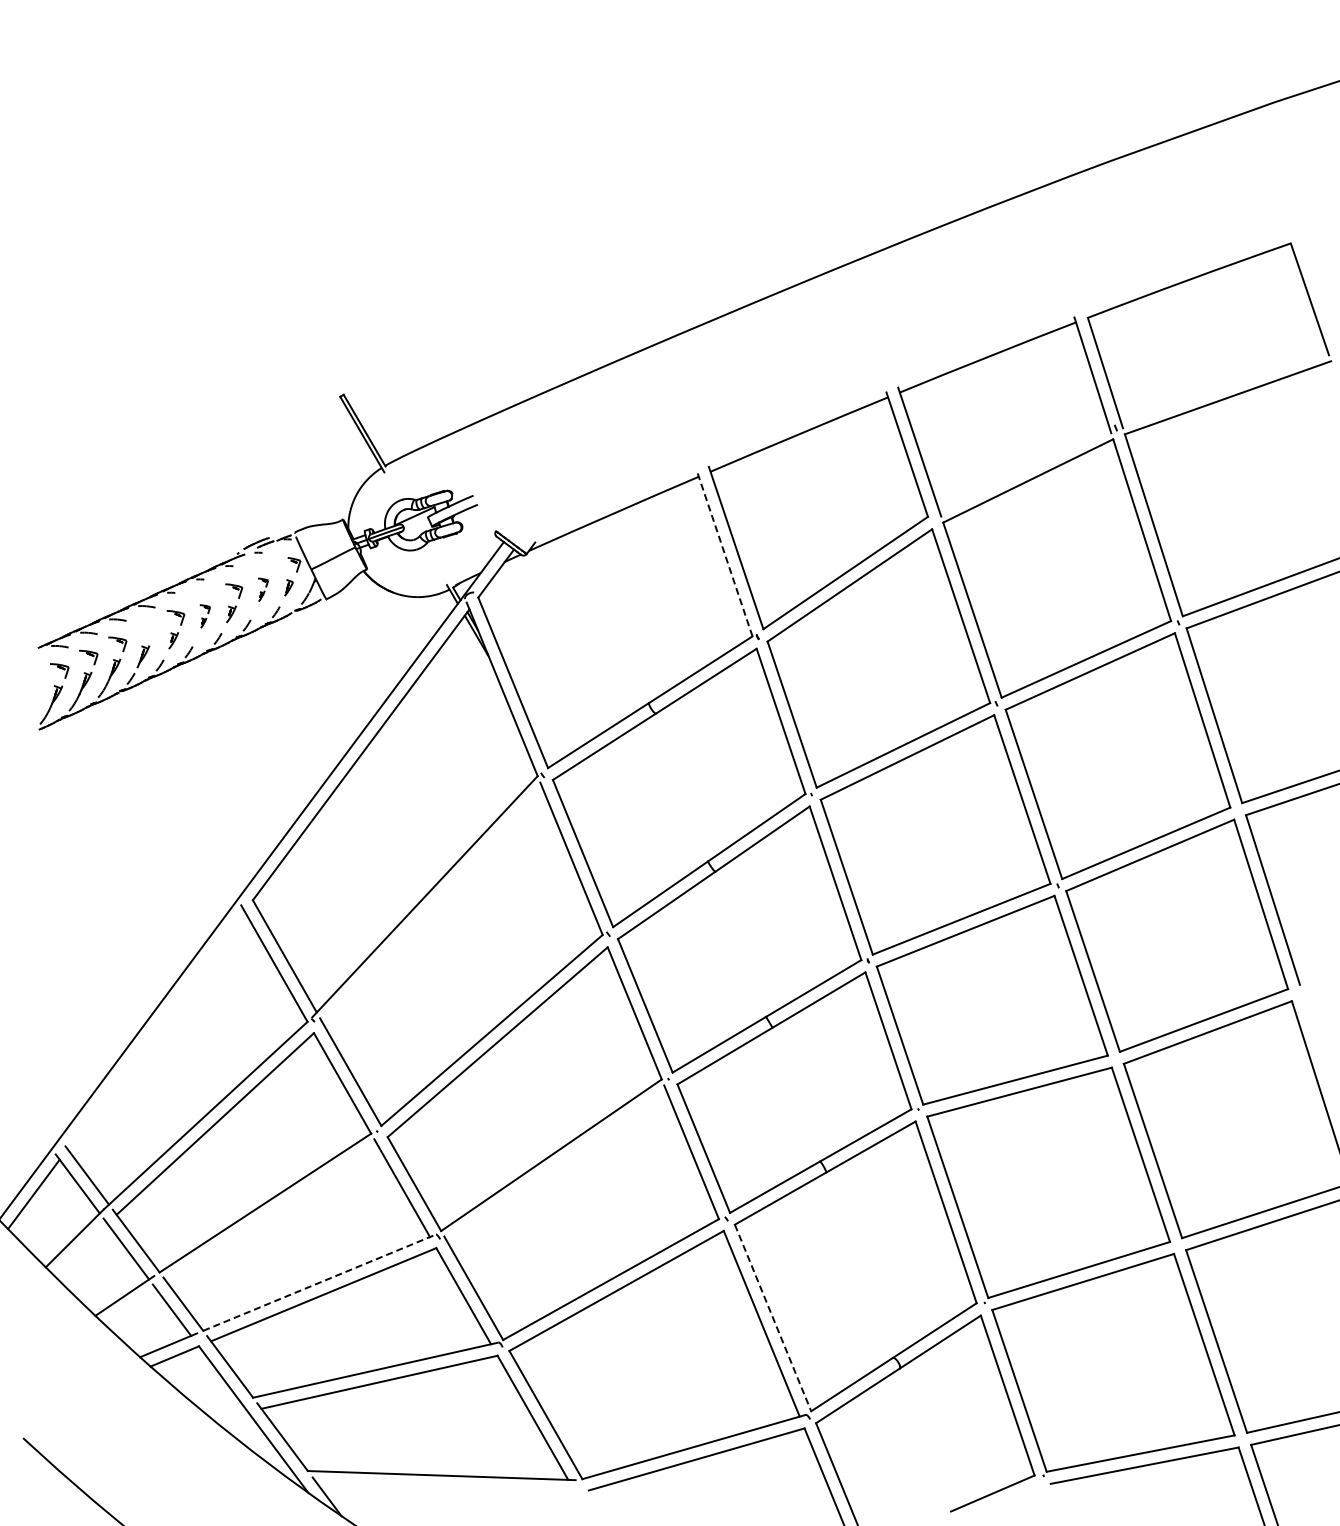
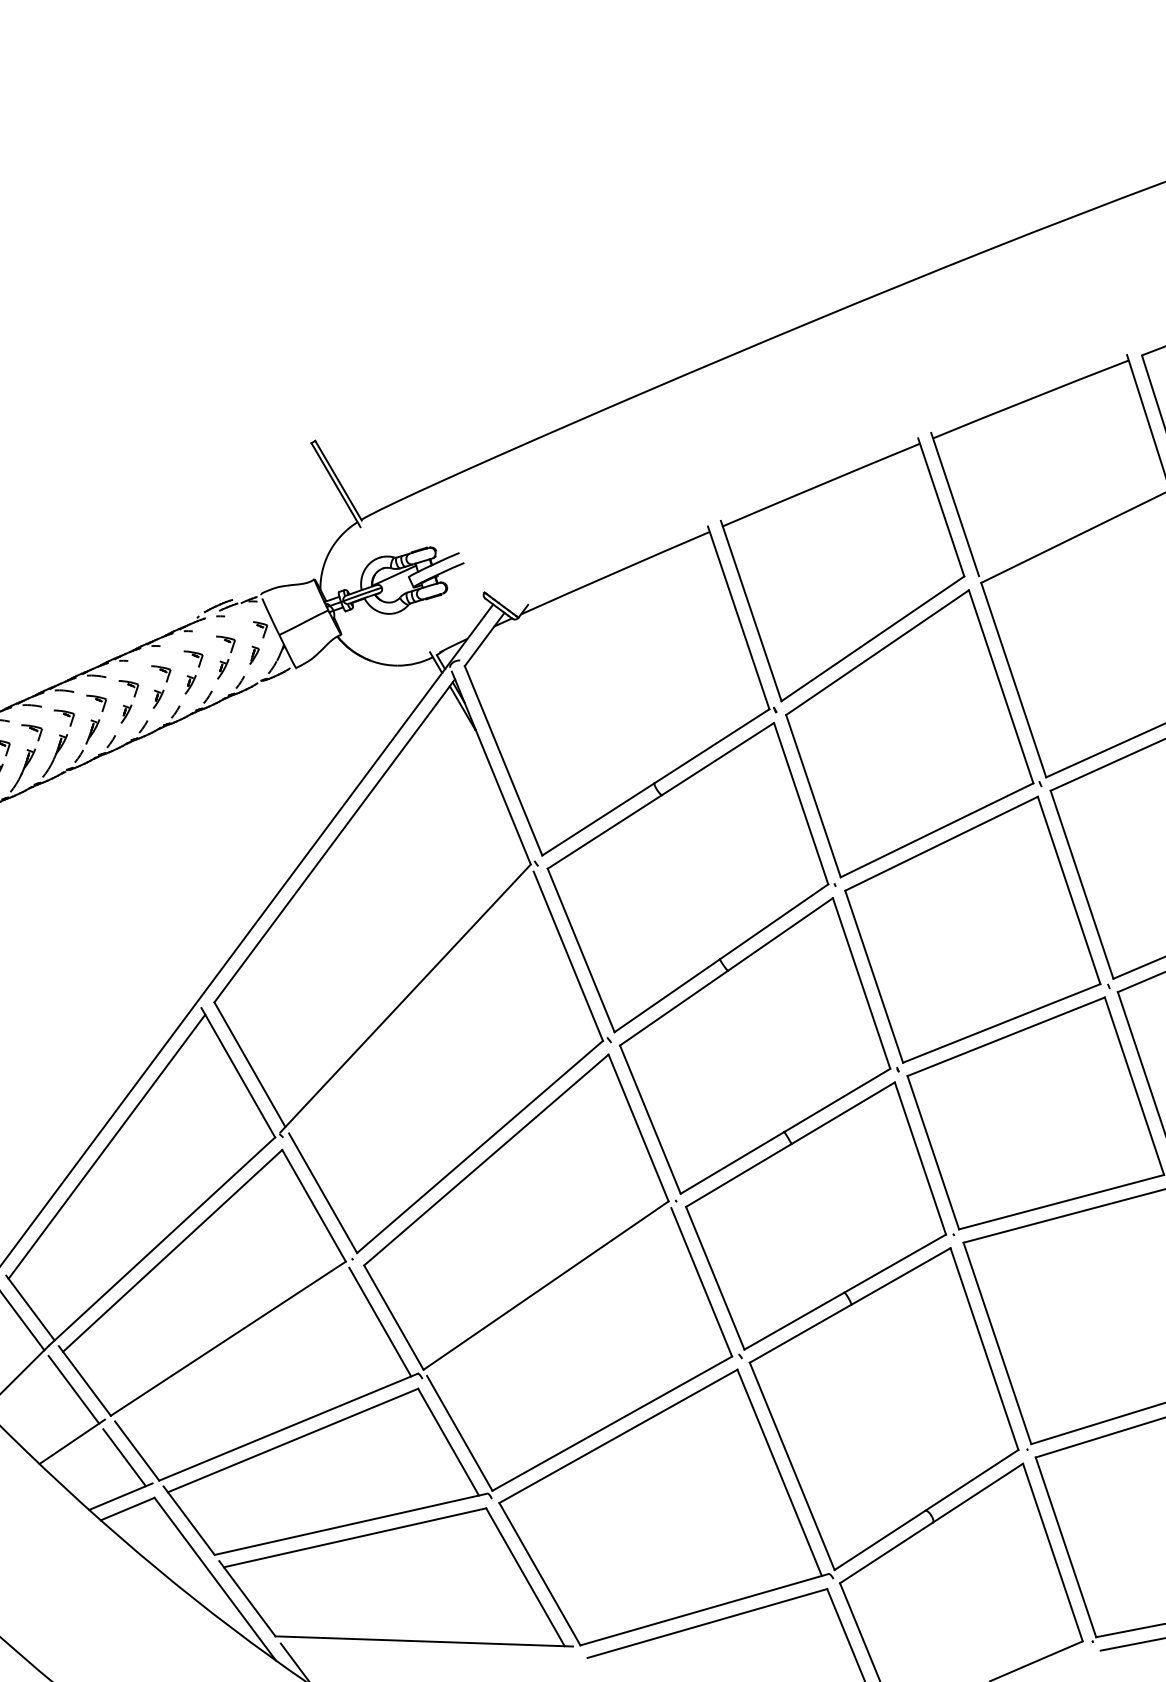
line: (724, 554) -> (738, 618), dashed -> solid
part: (263, 589) -> (226, 657), size x1.67
part: (205, 616) -> (161, 687), size x1.67
part: (146, 630) -> (96, 702), added
line: (155, 1030) -> (106, 1147), added
line: (319, 1282) -> (288, 1426), dashed -> solid
line: (773, 1318) -> (792, 1466), dashed -> solid

